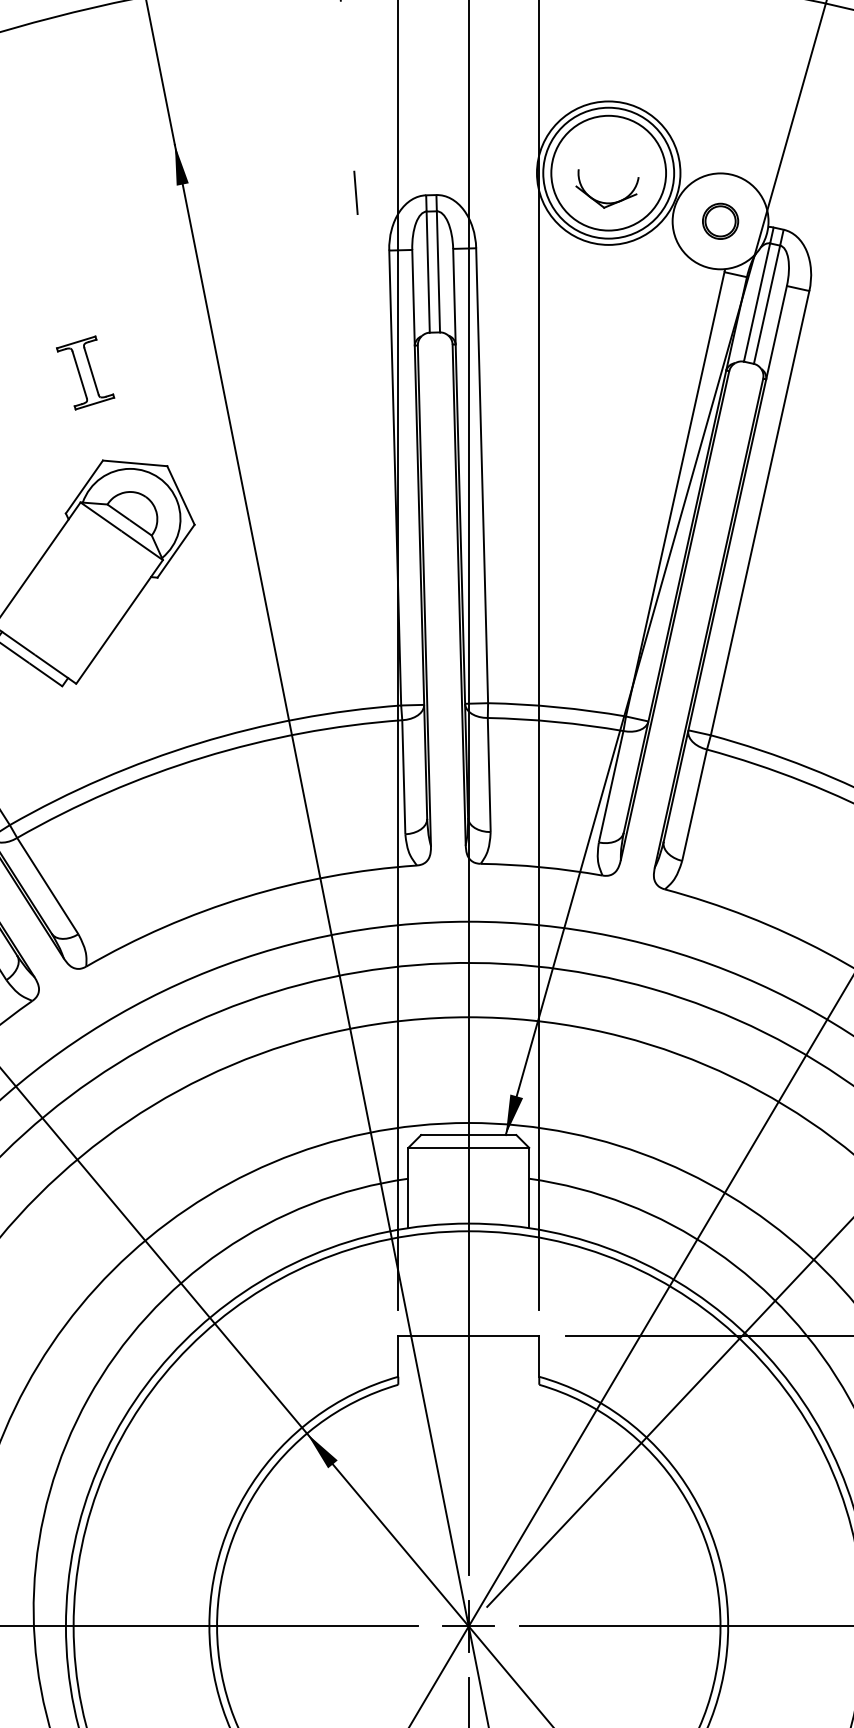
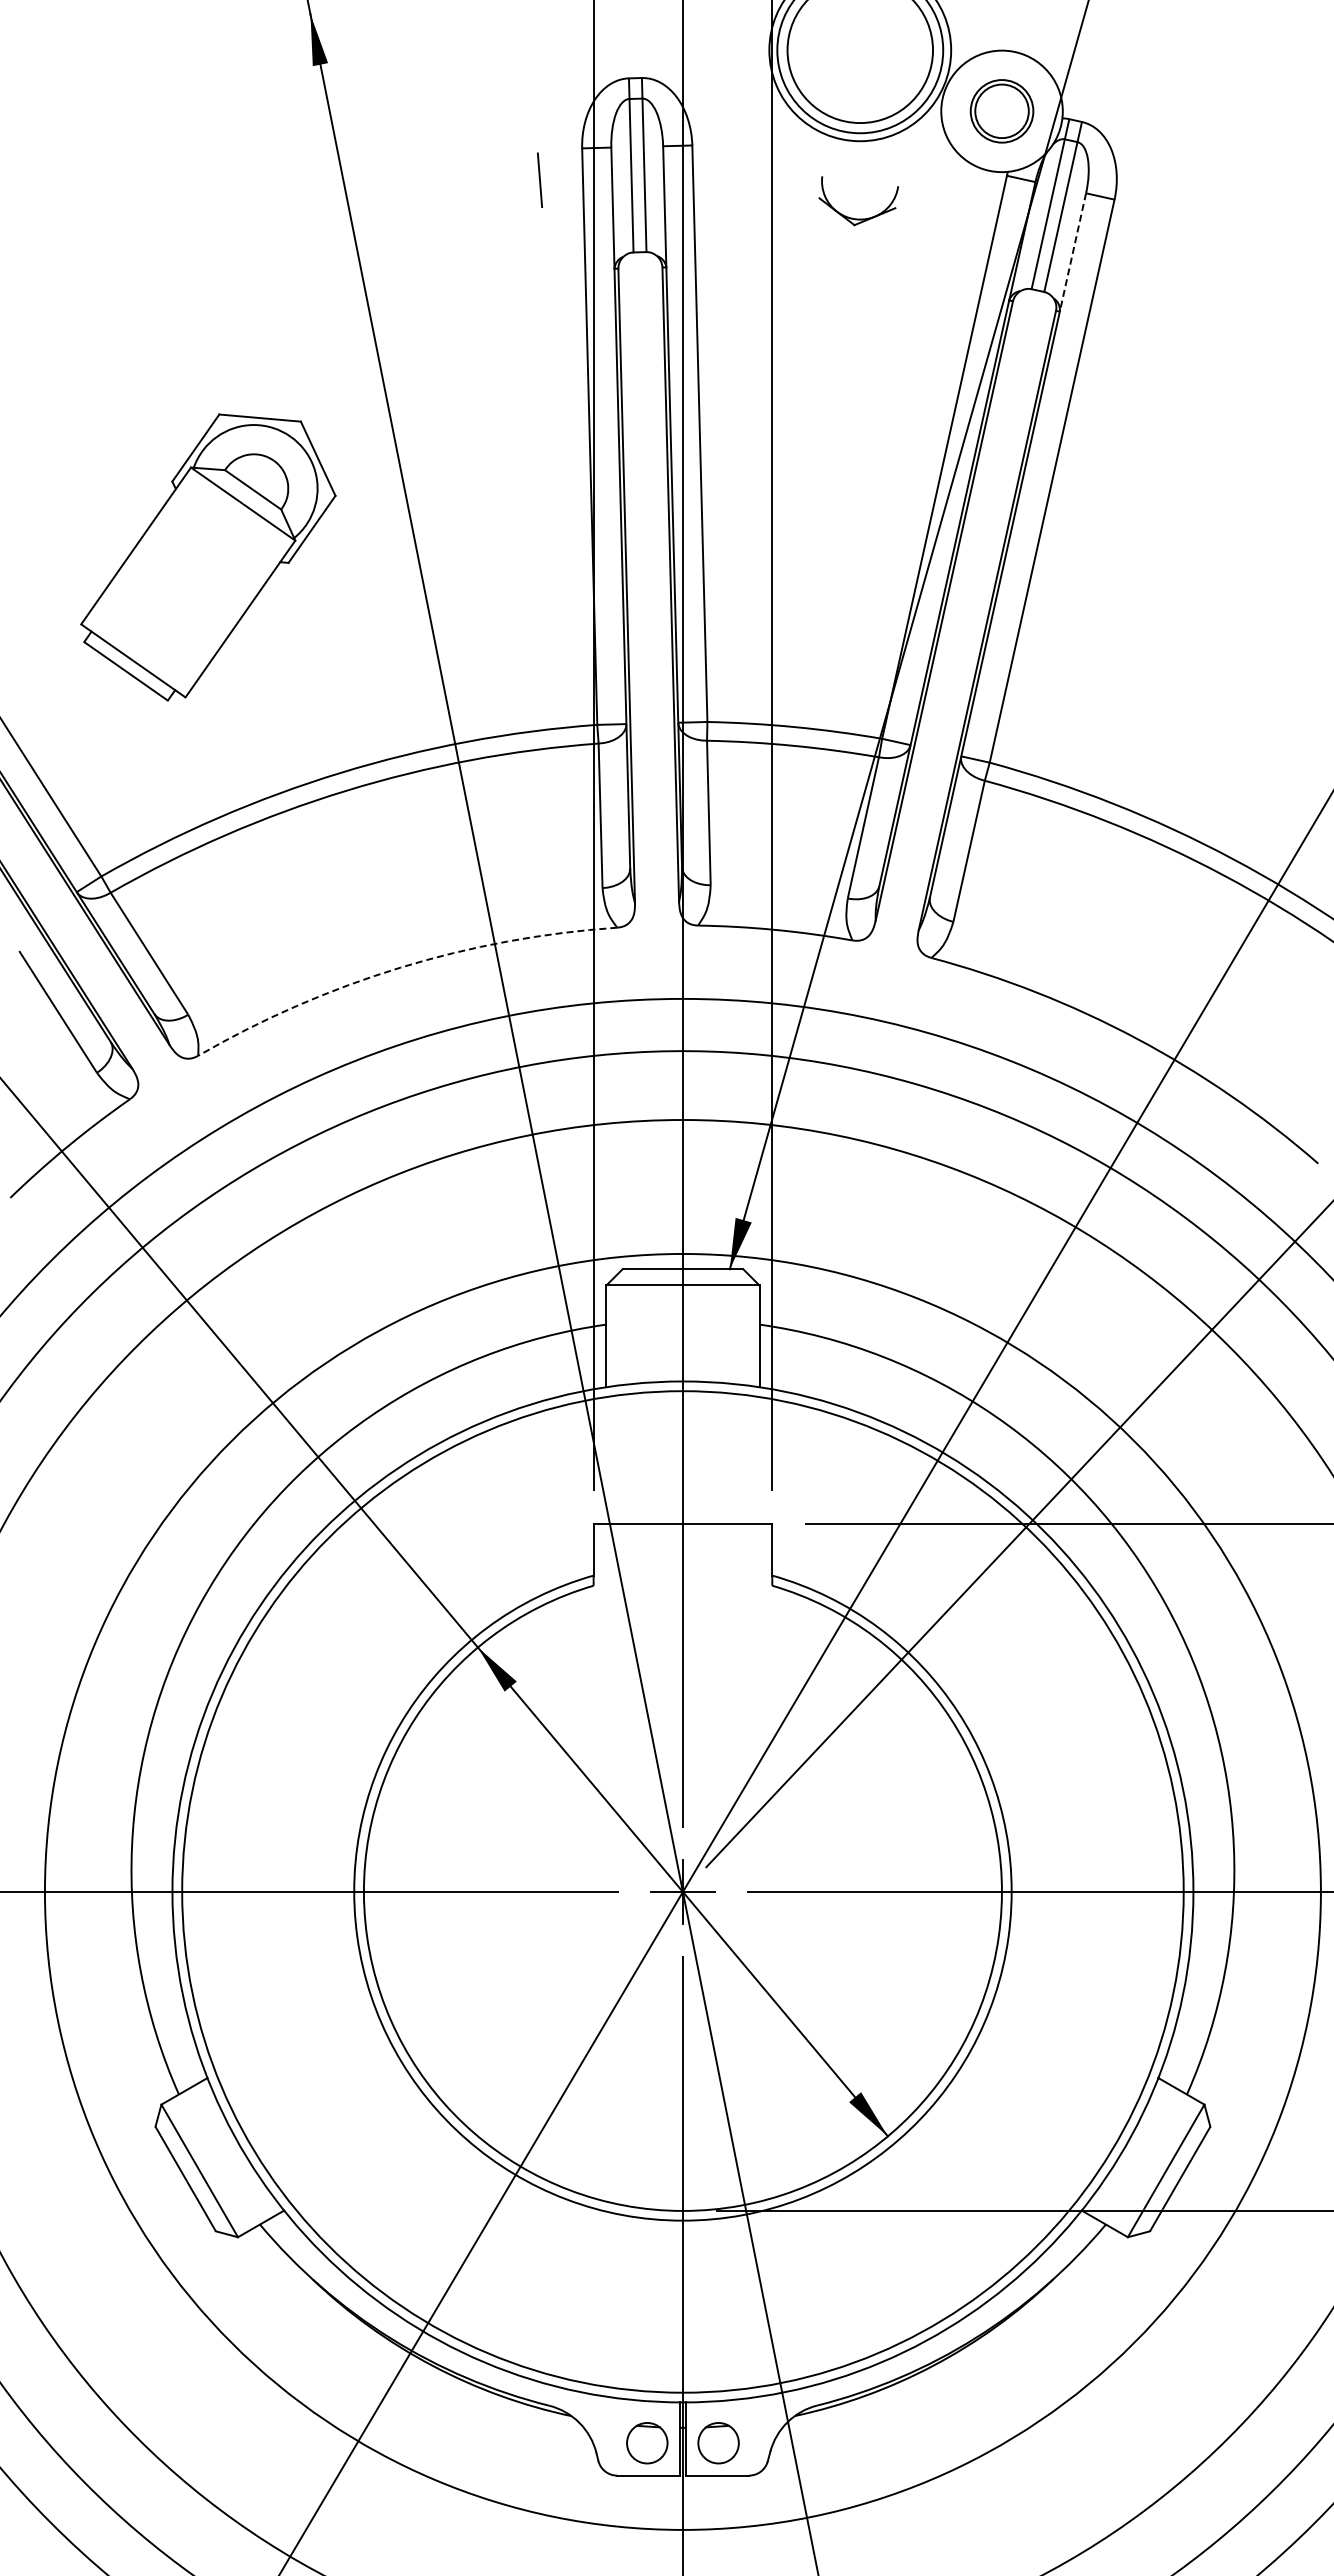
line: (355, 192) -> (539, 179), moved
part: (607, 202) -> (858, 218), moved
part: (720, 221) -> (1001, 111), size x1.4
line: (776, 332) -> (1072, 252), solid -> dashed
part: (85, 372) -> (197, 303), removed
arc: (245, 896) -> (400, 967), solid -> dashed

